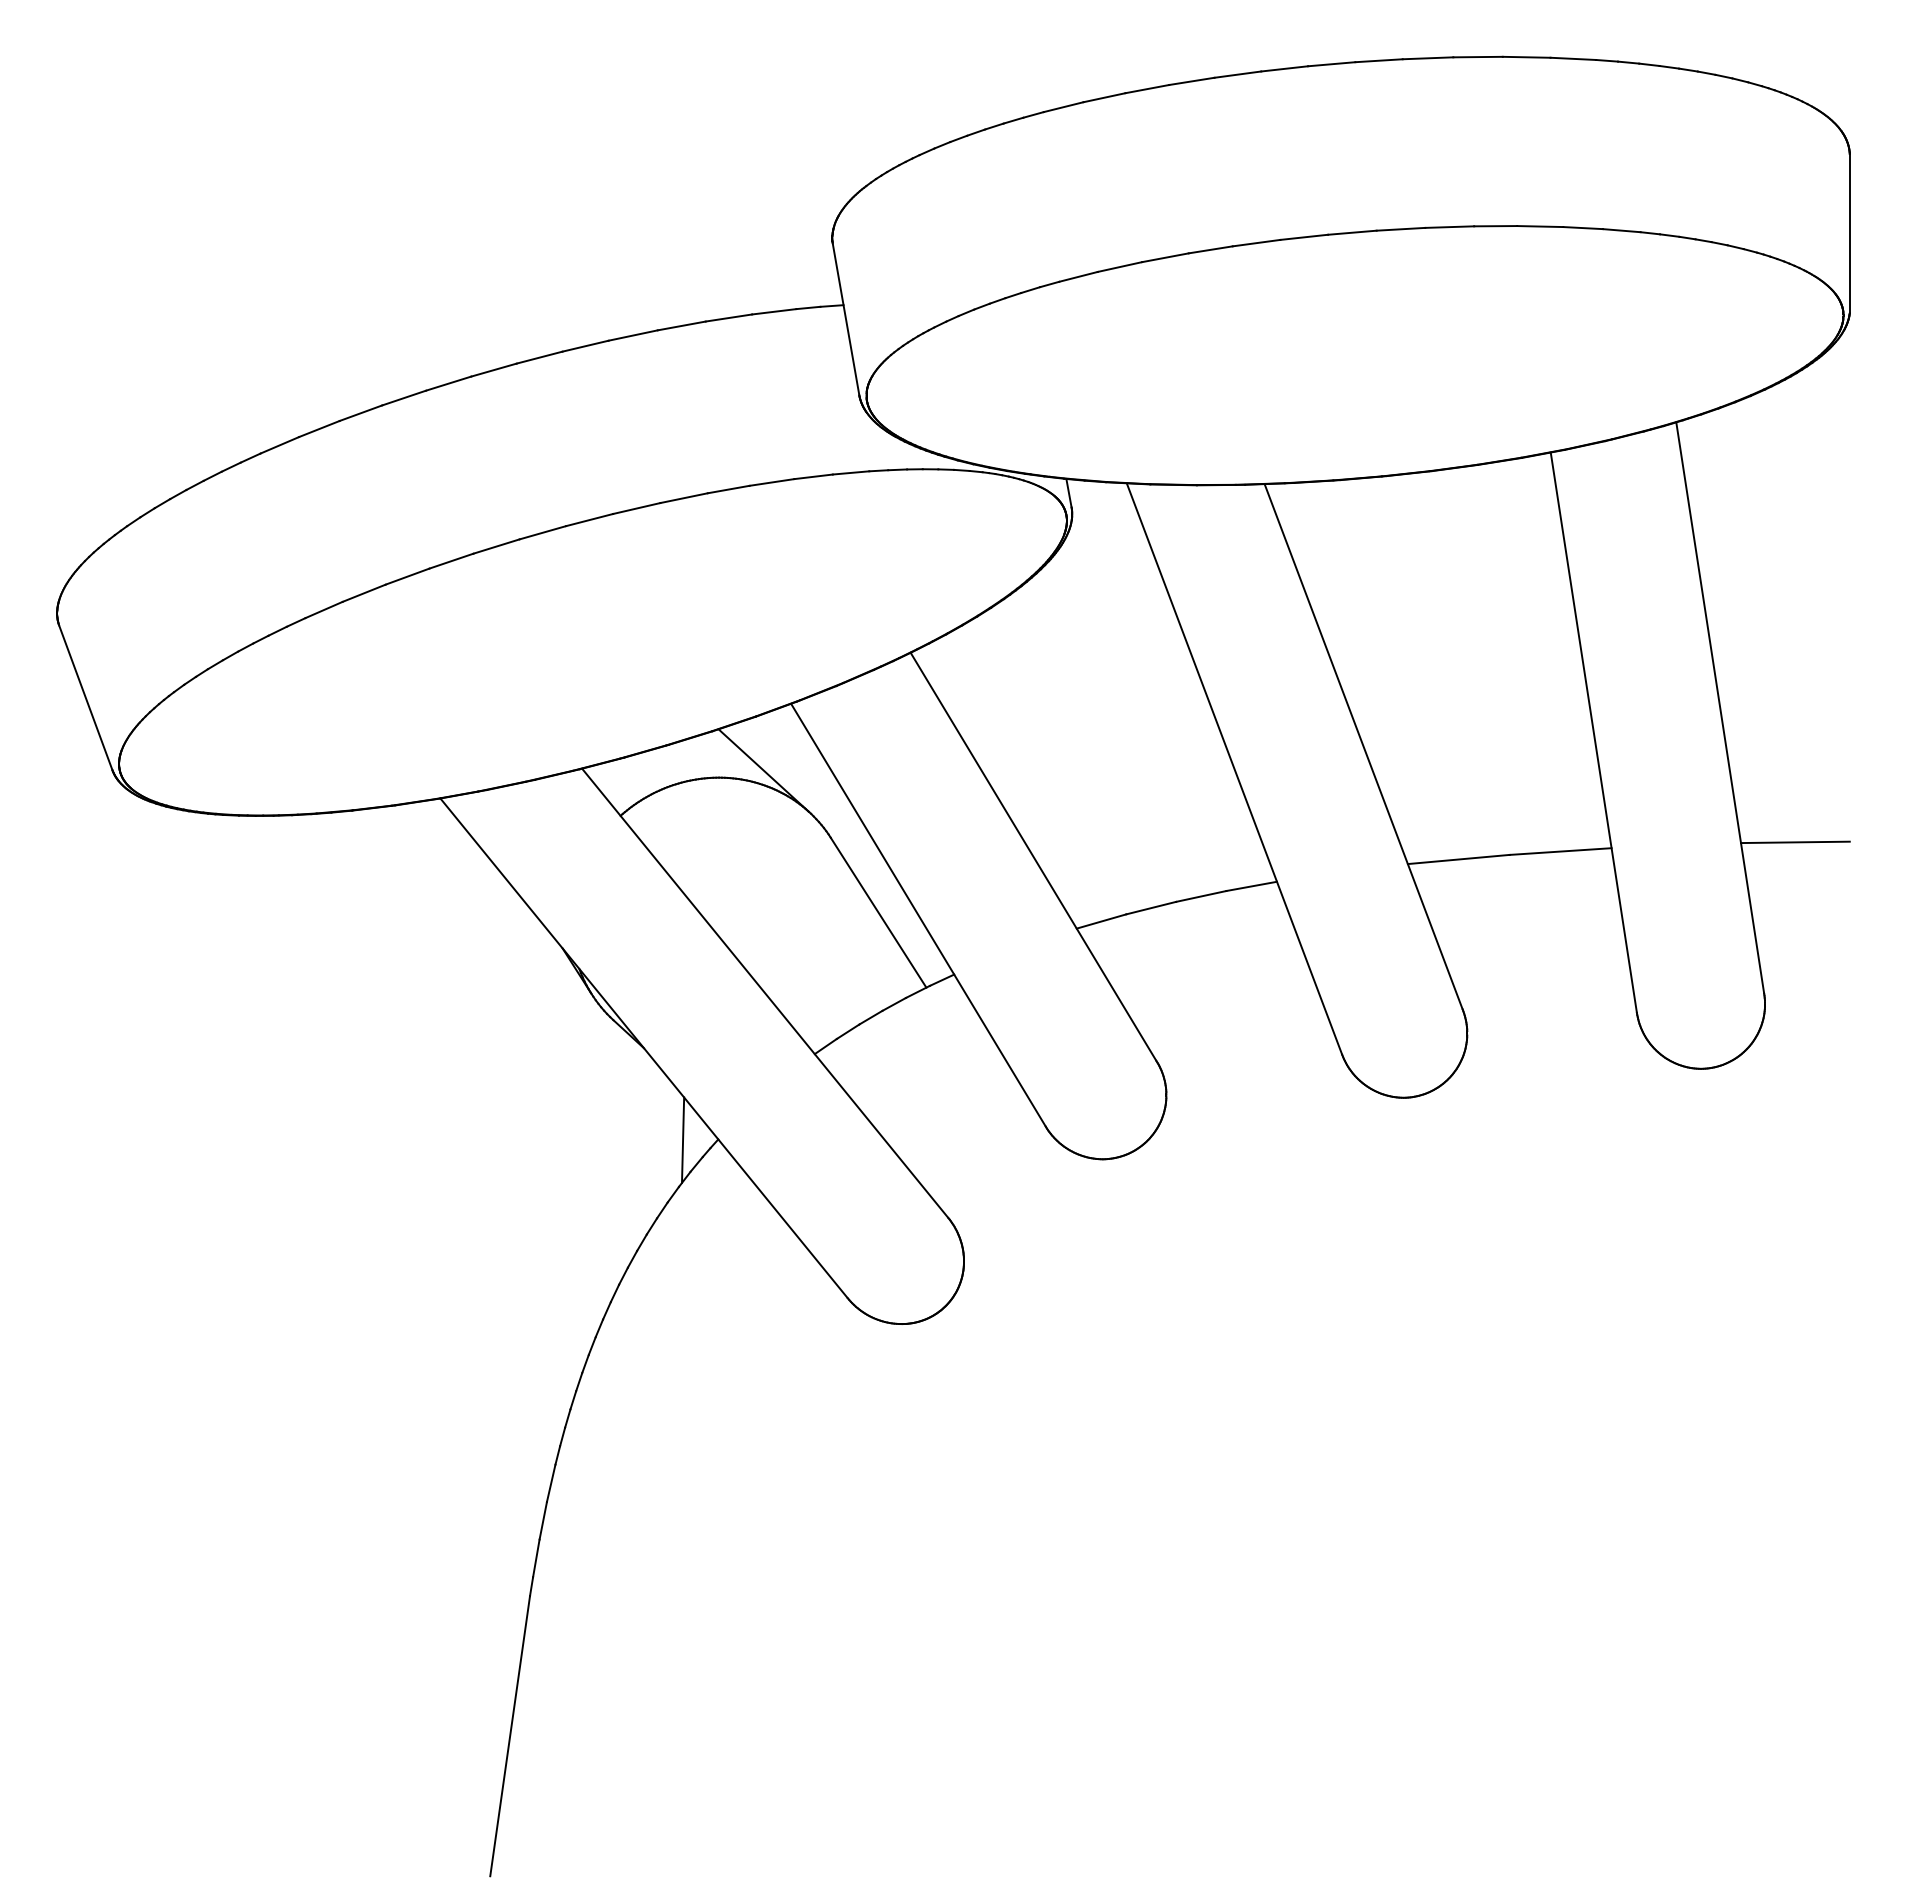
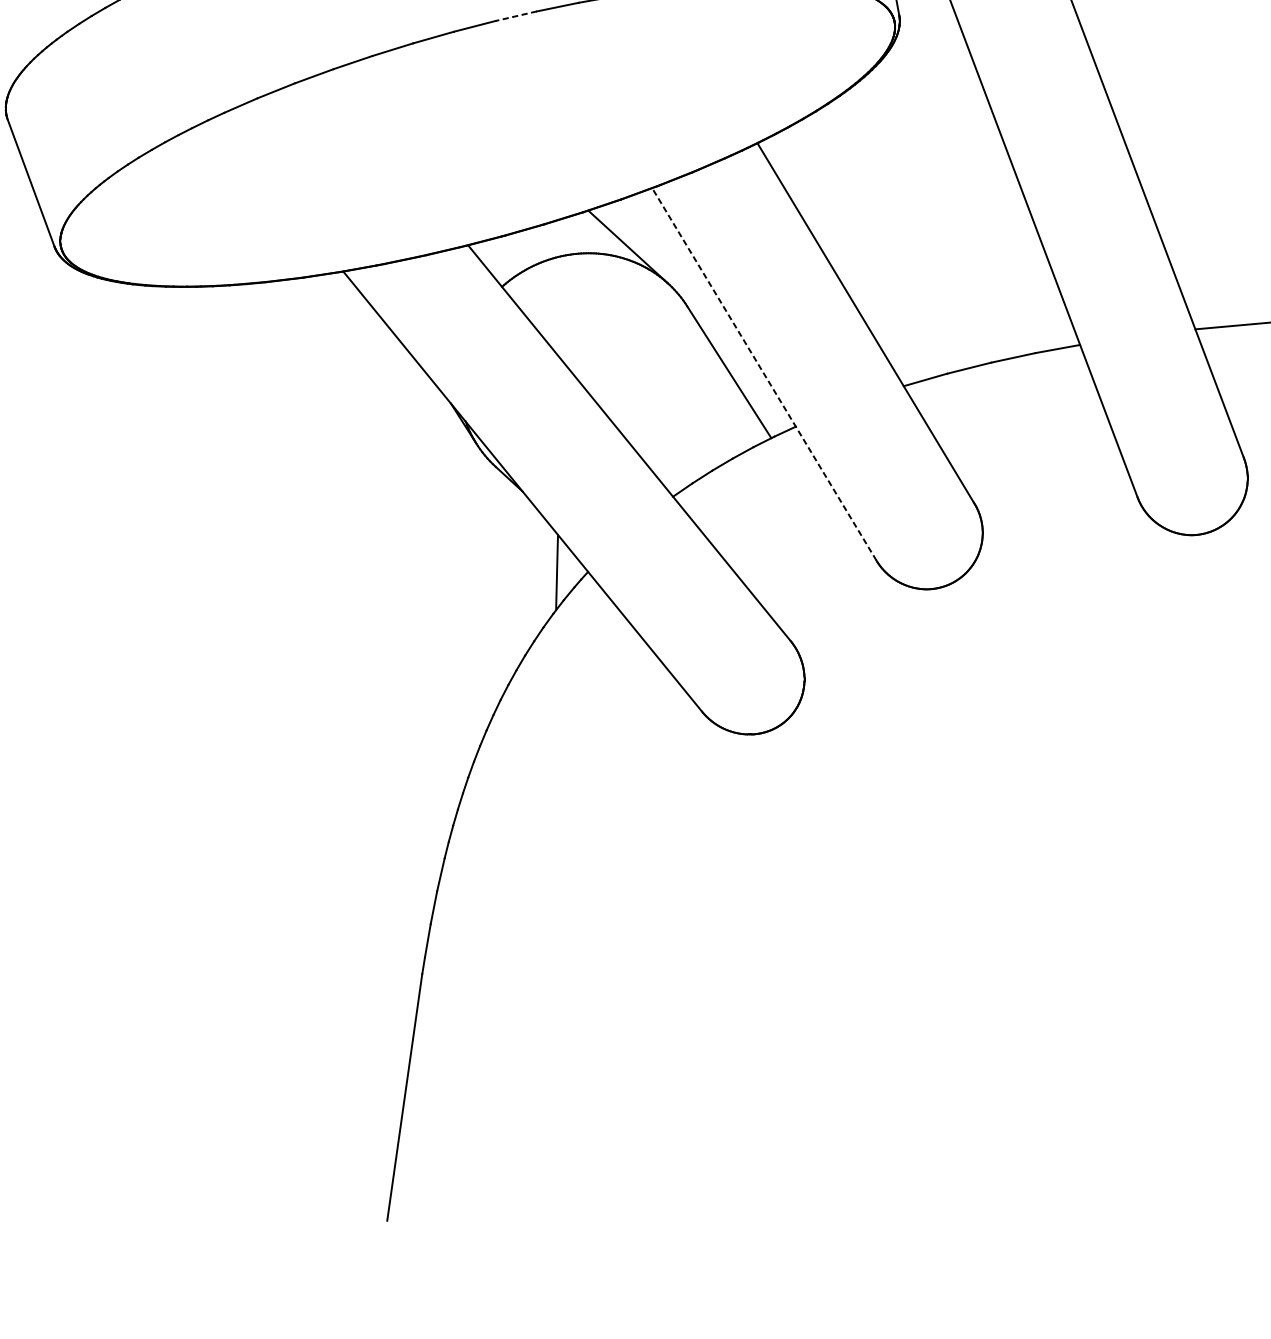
line: (636, 508) -> (516, 16), solid -> dashed
line: (918, 915) -> (764, 374), solid -> dashed

